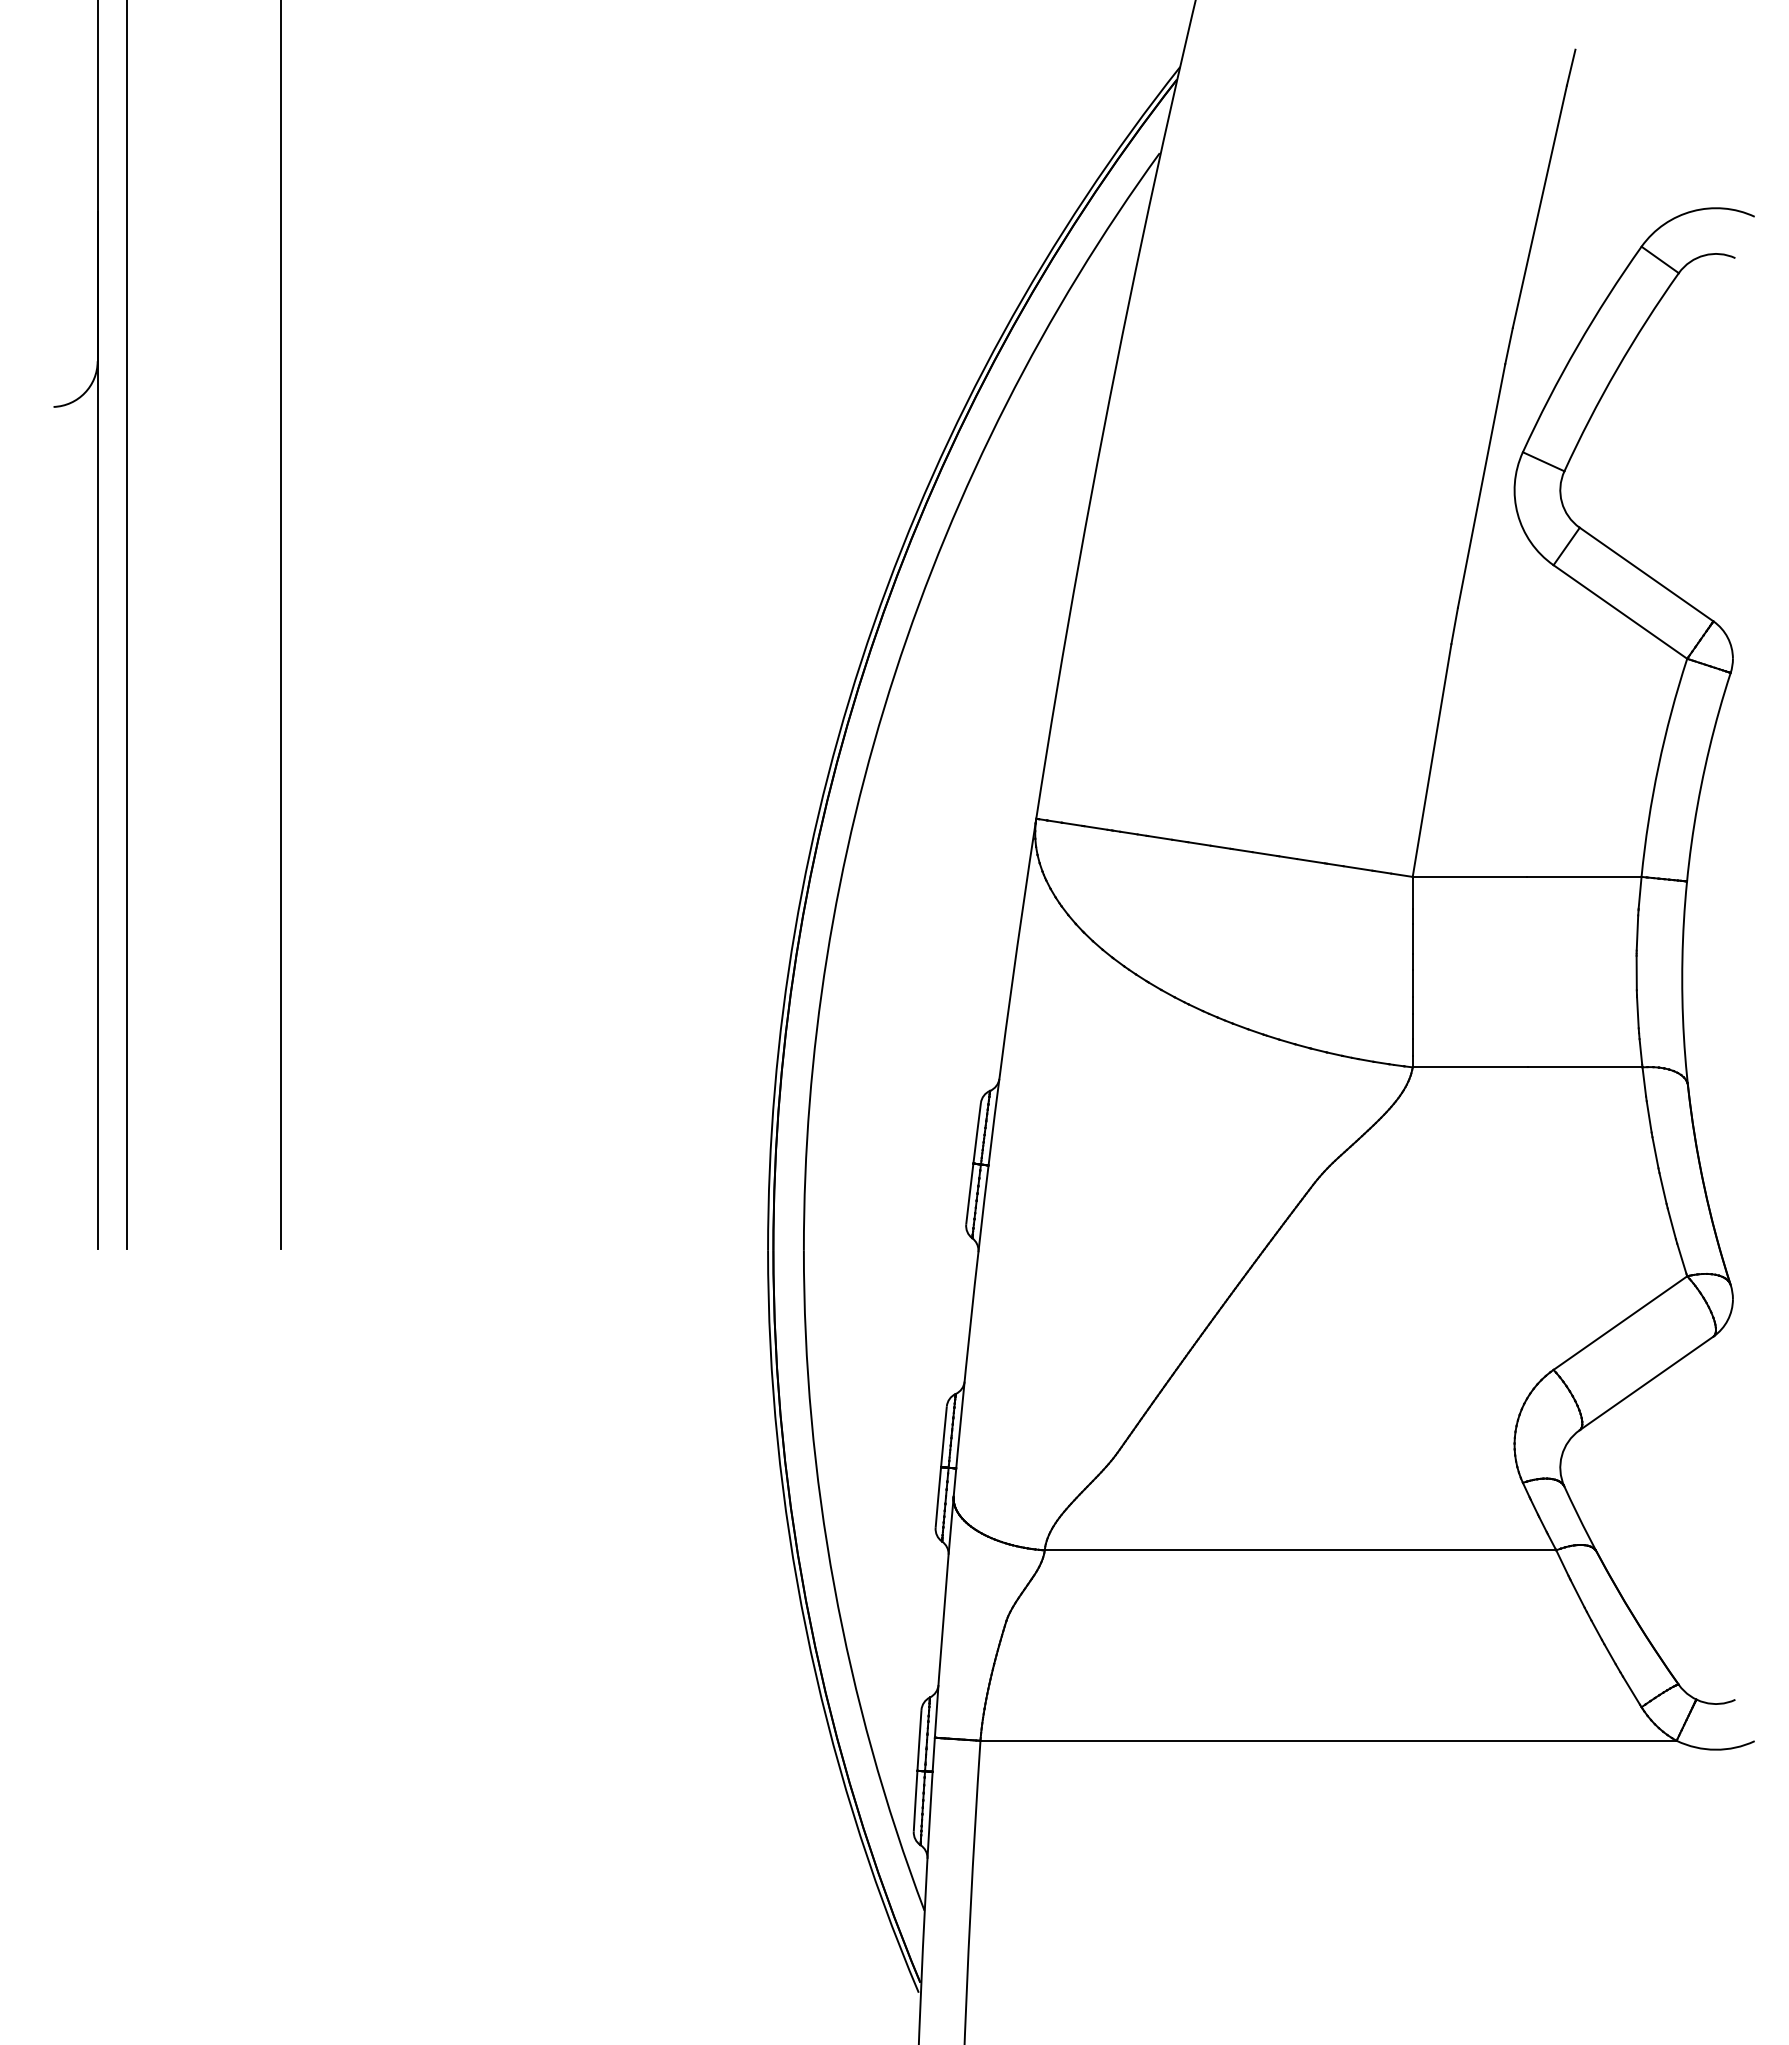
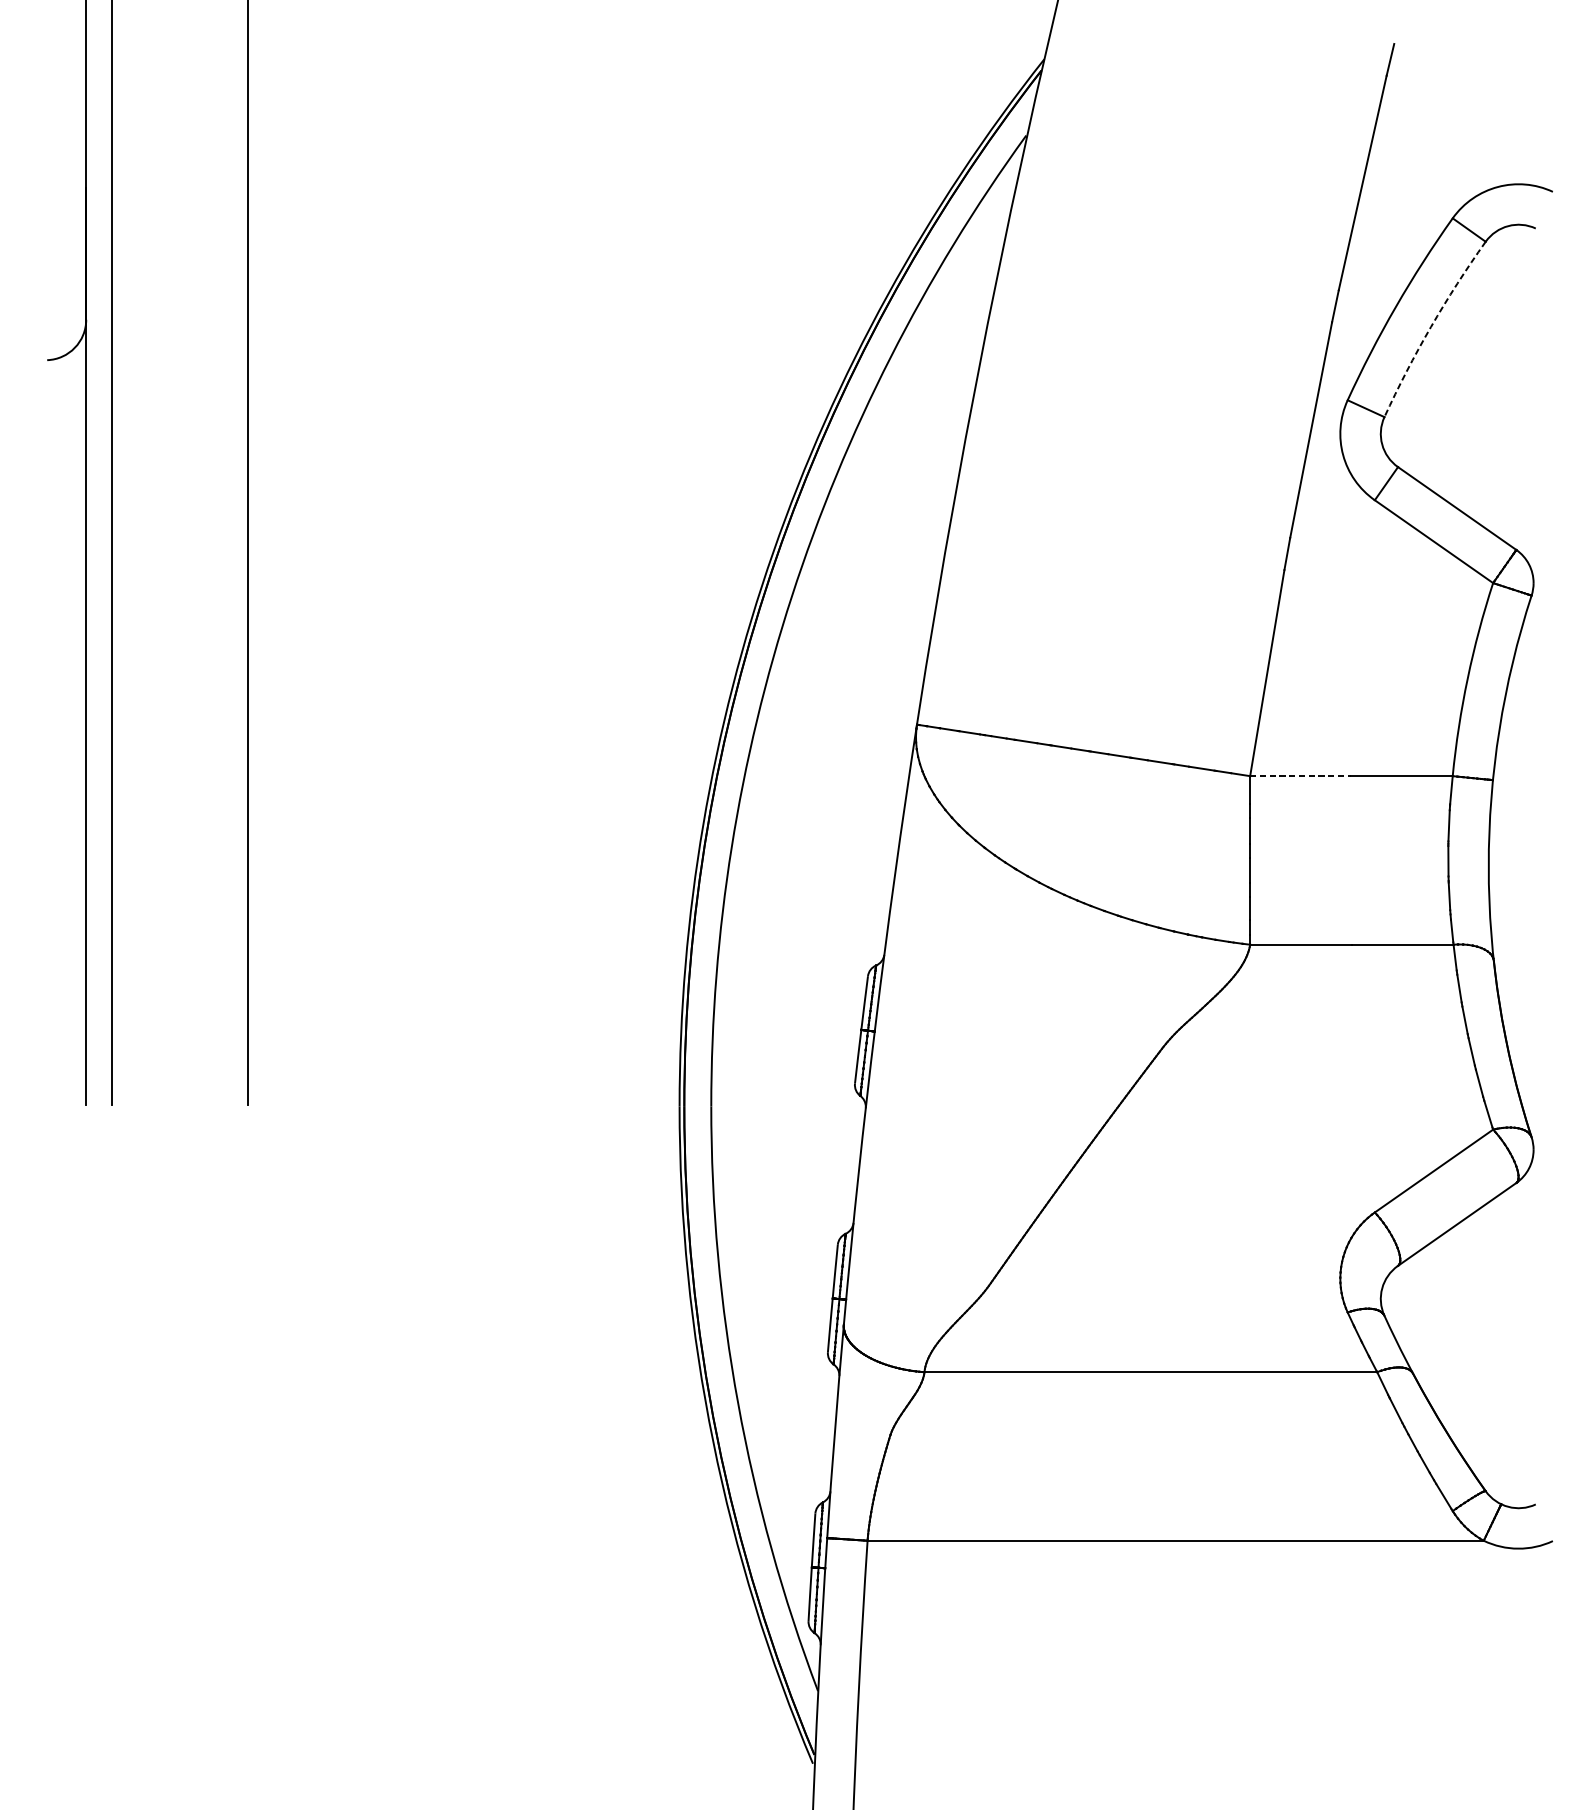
arc: (1616, 369) -> (1430, 327), solid -> dashed
line: (1470, 876) -> (1301, 775), solid -> dashed

